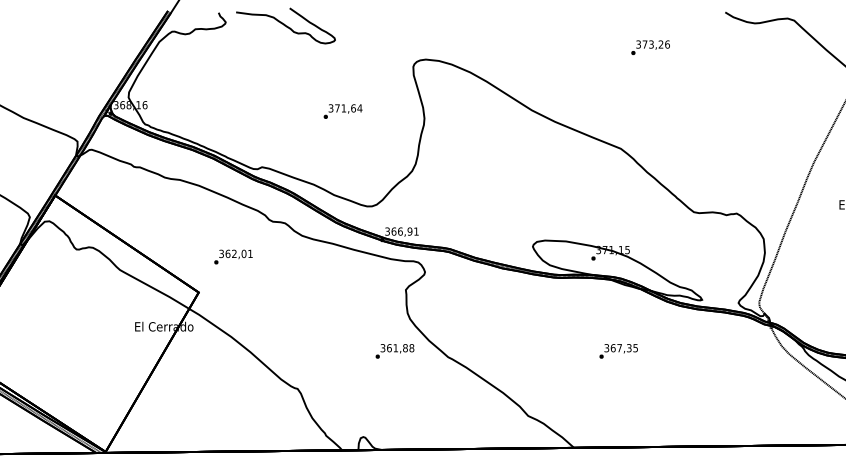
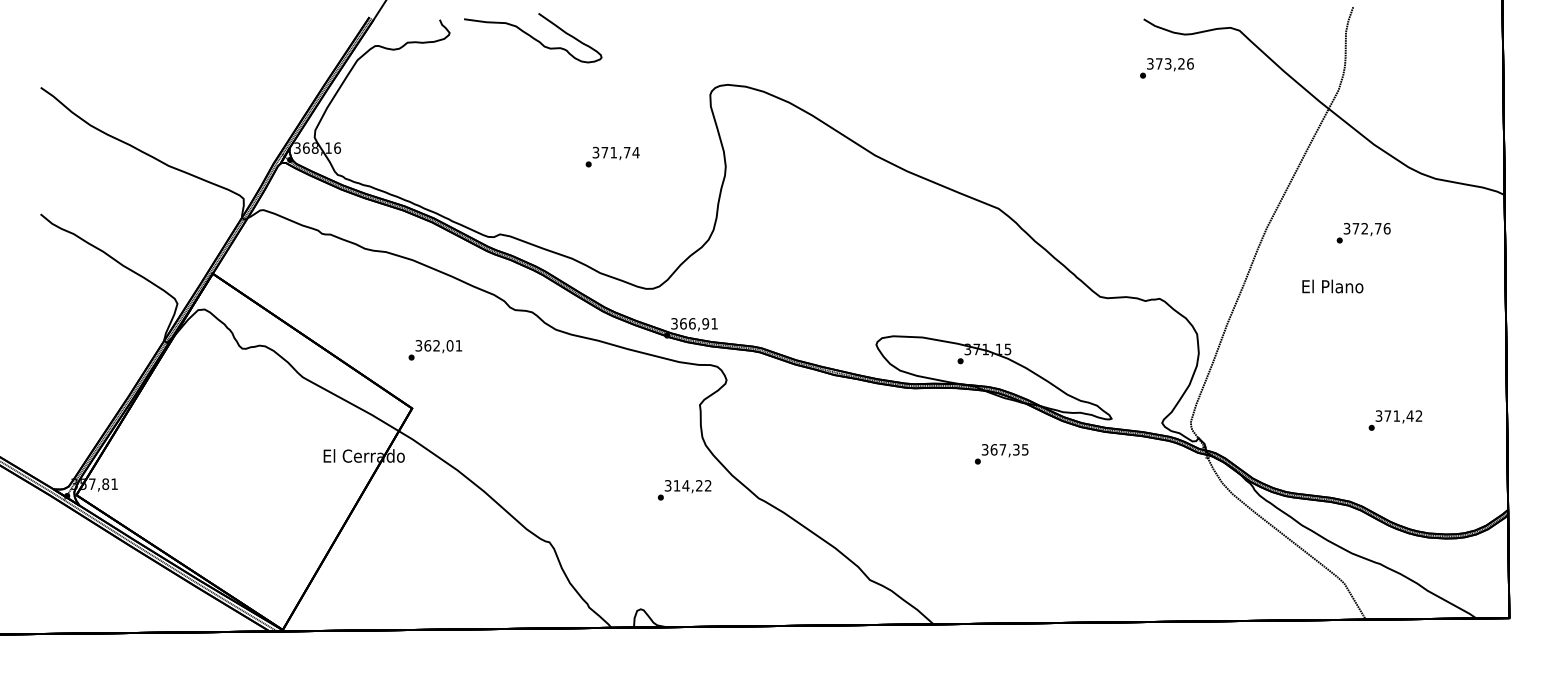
text: (650, 47) -> (1166, 68), moved
text: (353, 108) -> (626, 152), 371,64 -> 371,74
text: (233, 257) -> (435, 350), moved
text: (400, 347) -> (692, 485), 361,88 -> 314,22
text: (618, 351) -> (1001, 454), moved

